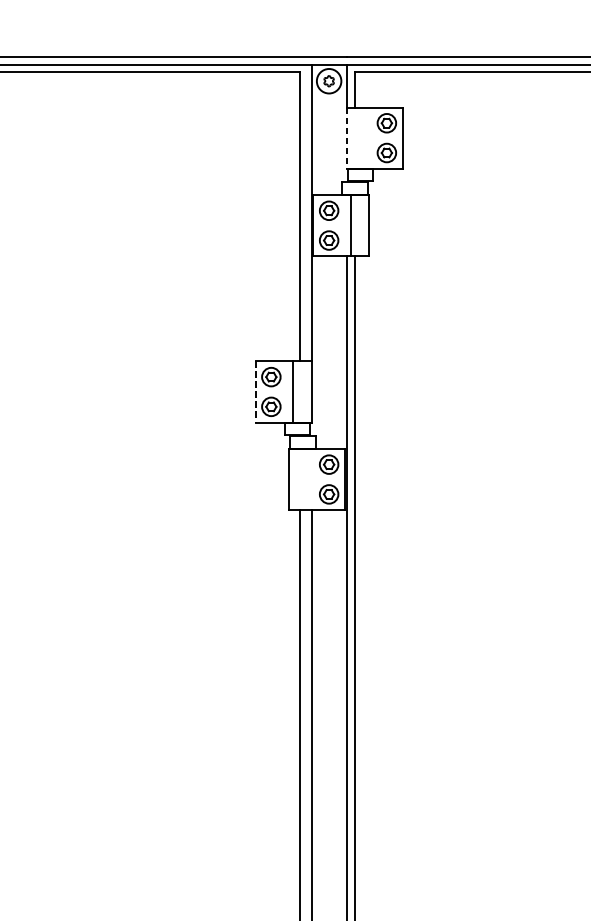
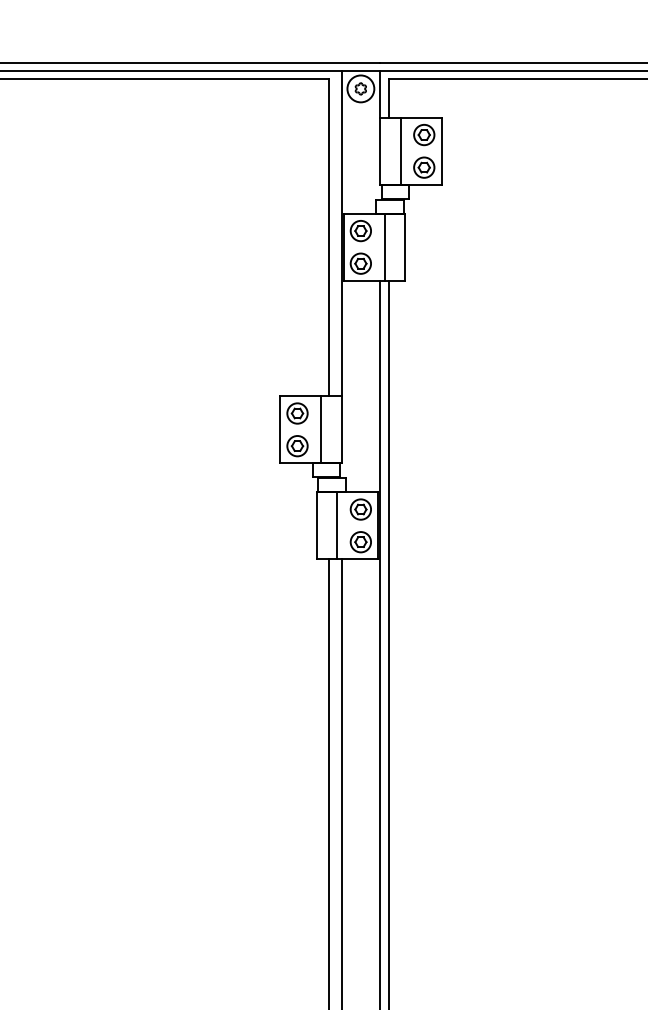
line: (365, 137) -> (400, 150), added
line: (346, 138) -> (380, 151), dashed -> solid
line: (255, 391) -> (280, 429), dashed -> solid
line: (307, 479) -> (337, 525), added

